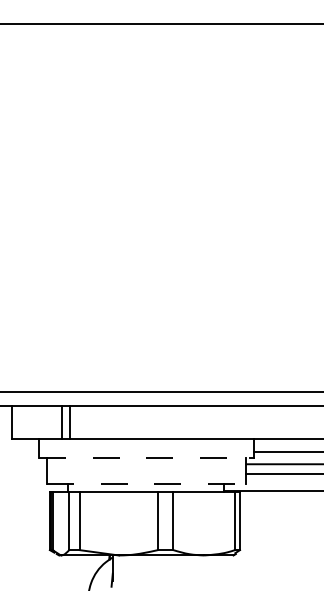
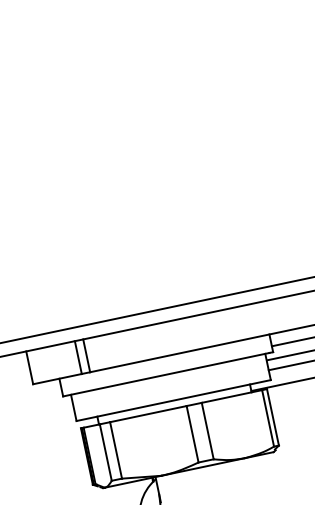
line: (144, 457) -> (166, 374), dashed -> solid
line: (146, 484) -> (173, 400), dashed -> solid

